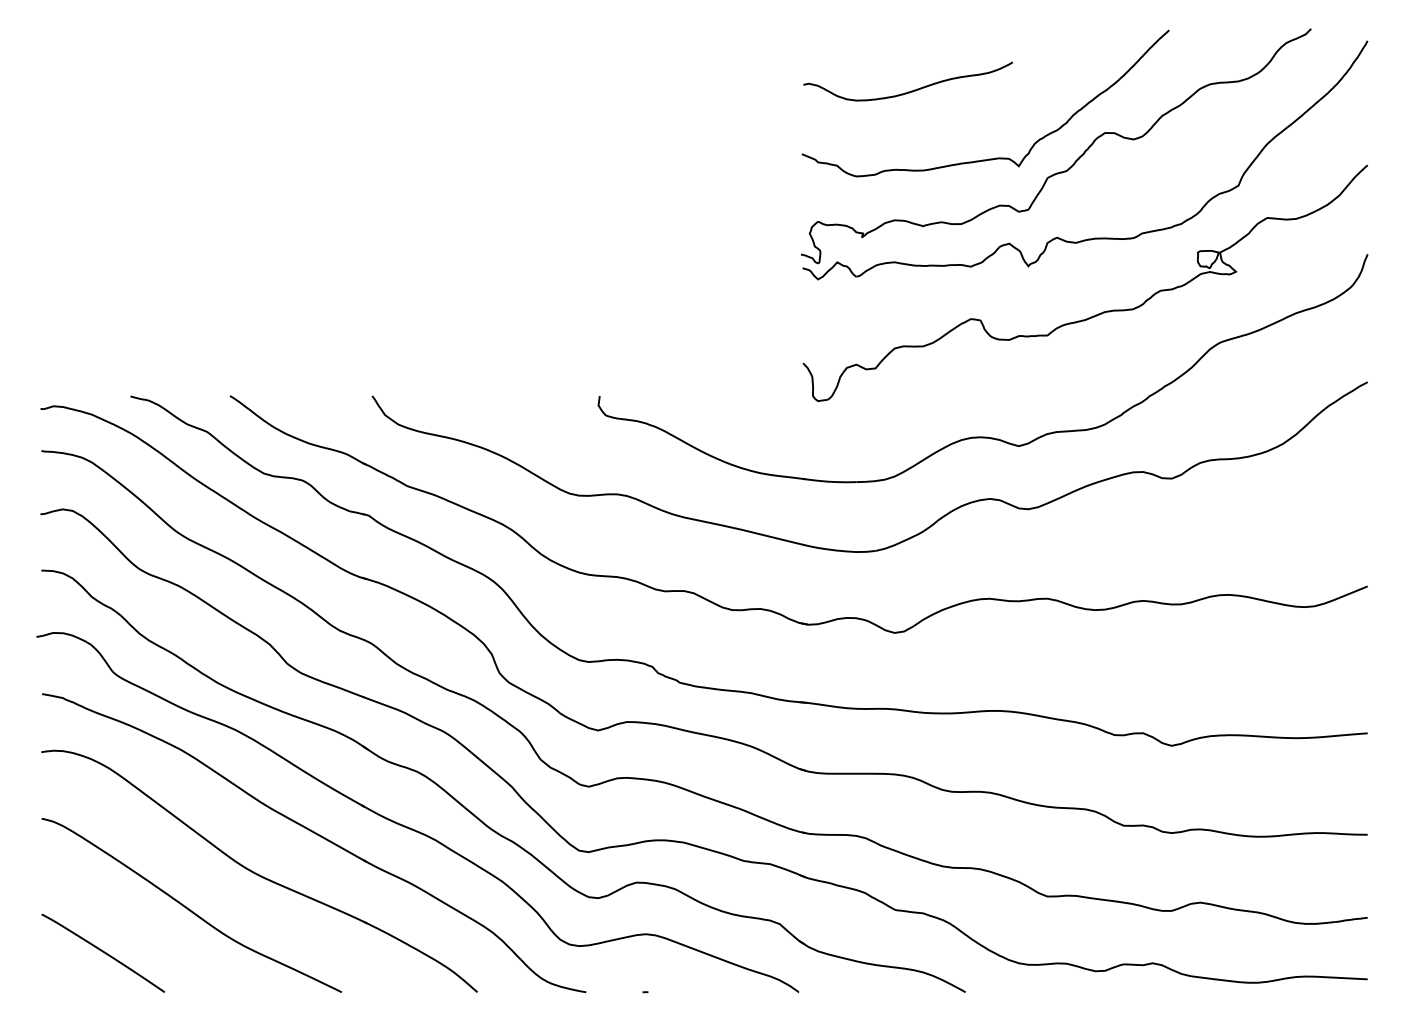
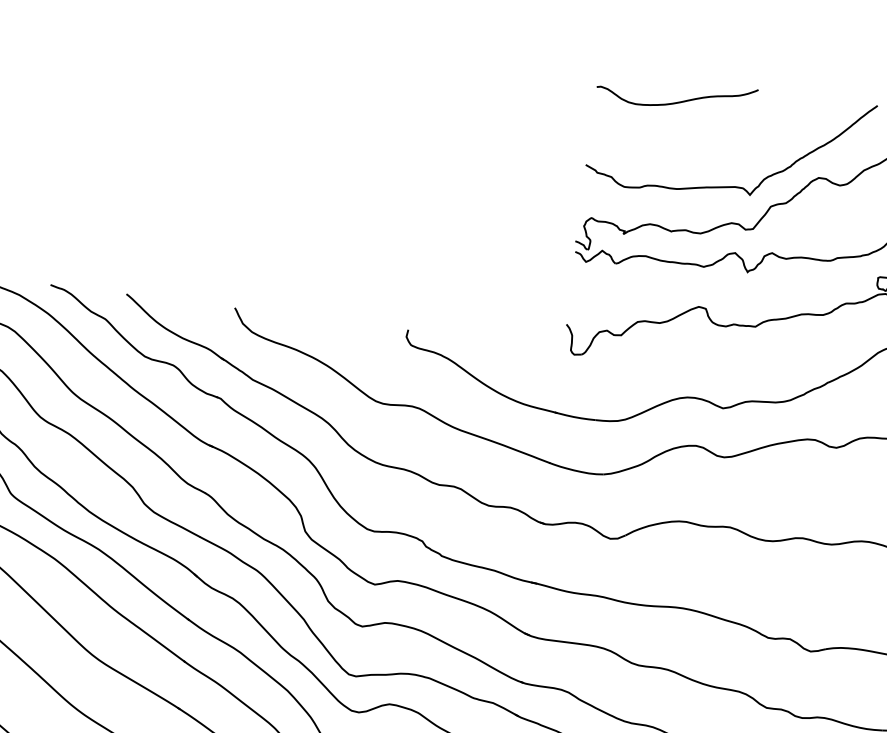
curve: (911, 90) -> (678, 101), moved

